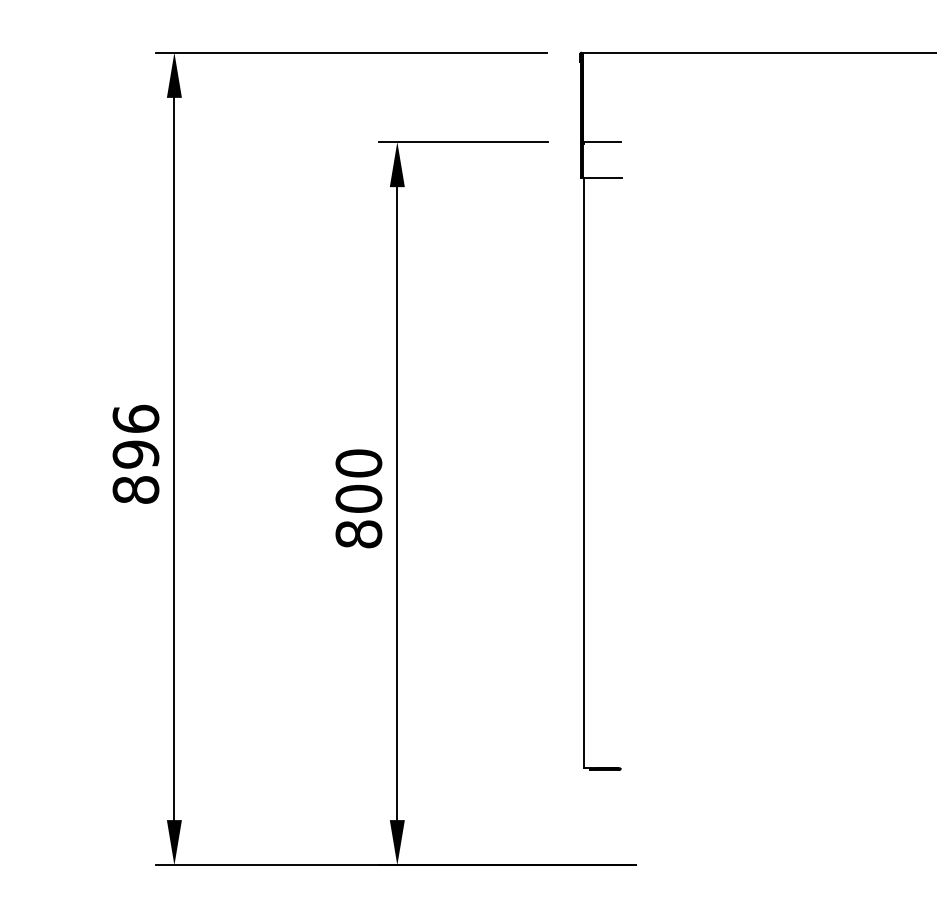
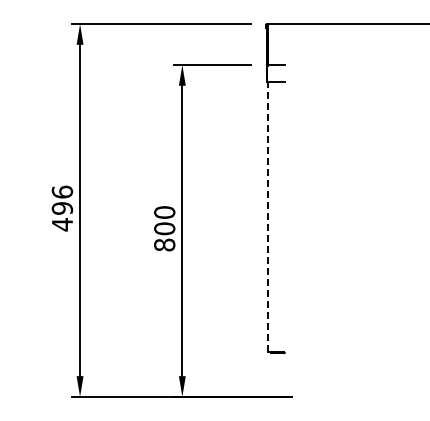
line: (582, 472) -> (267, 216), solid -> dashed
text: (136, 489) -> (62, 224), 896 -> 496

